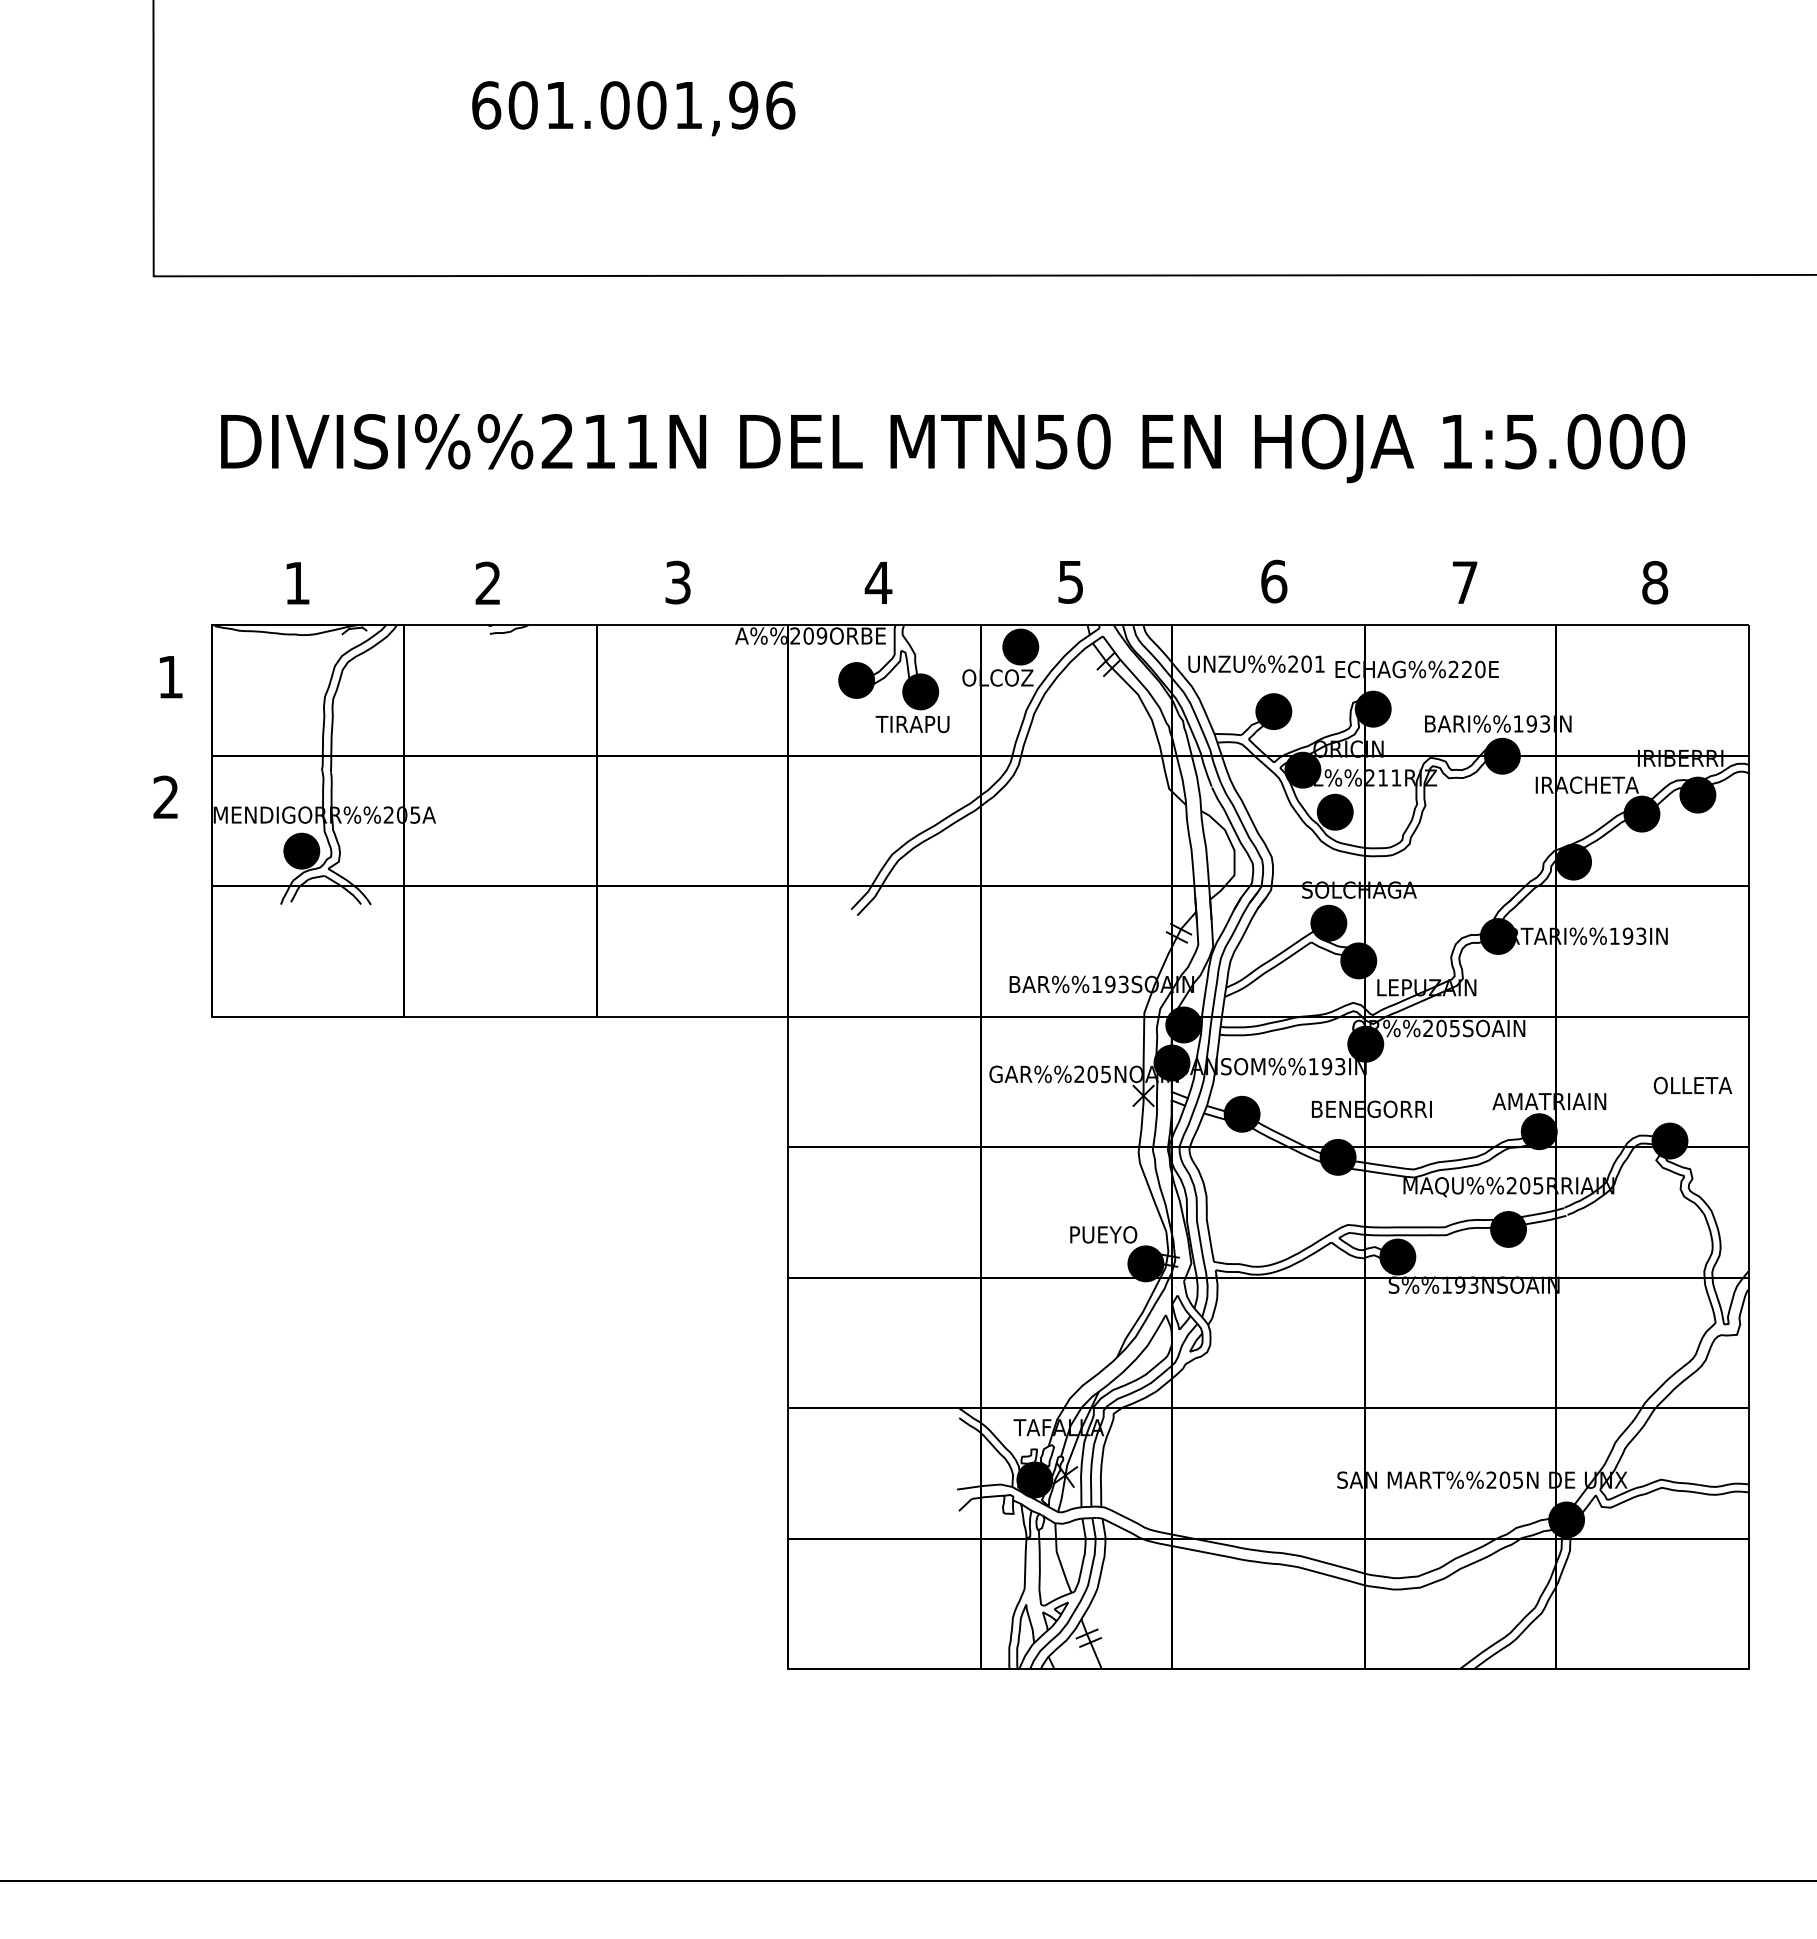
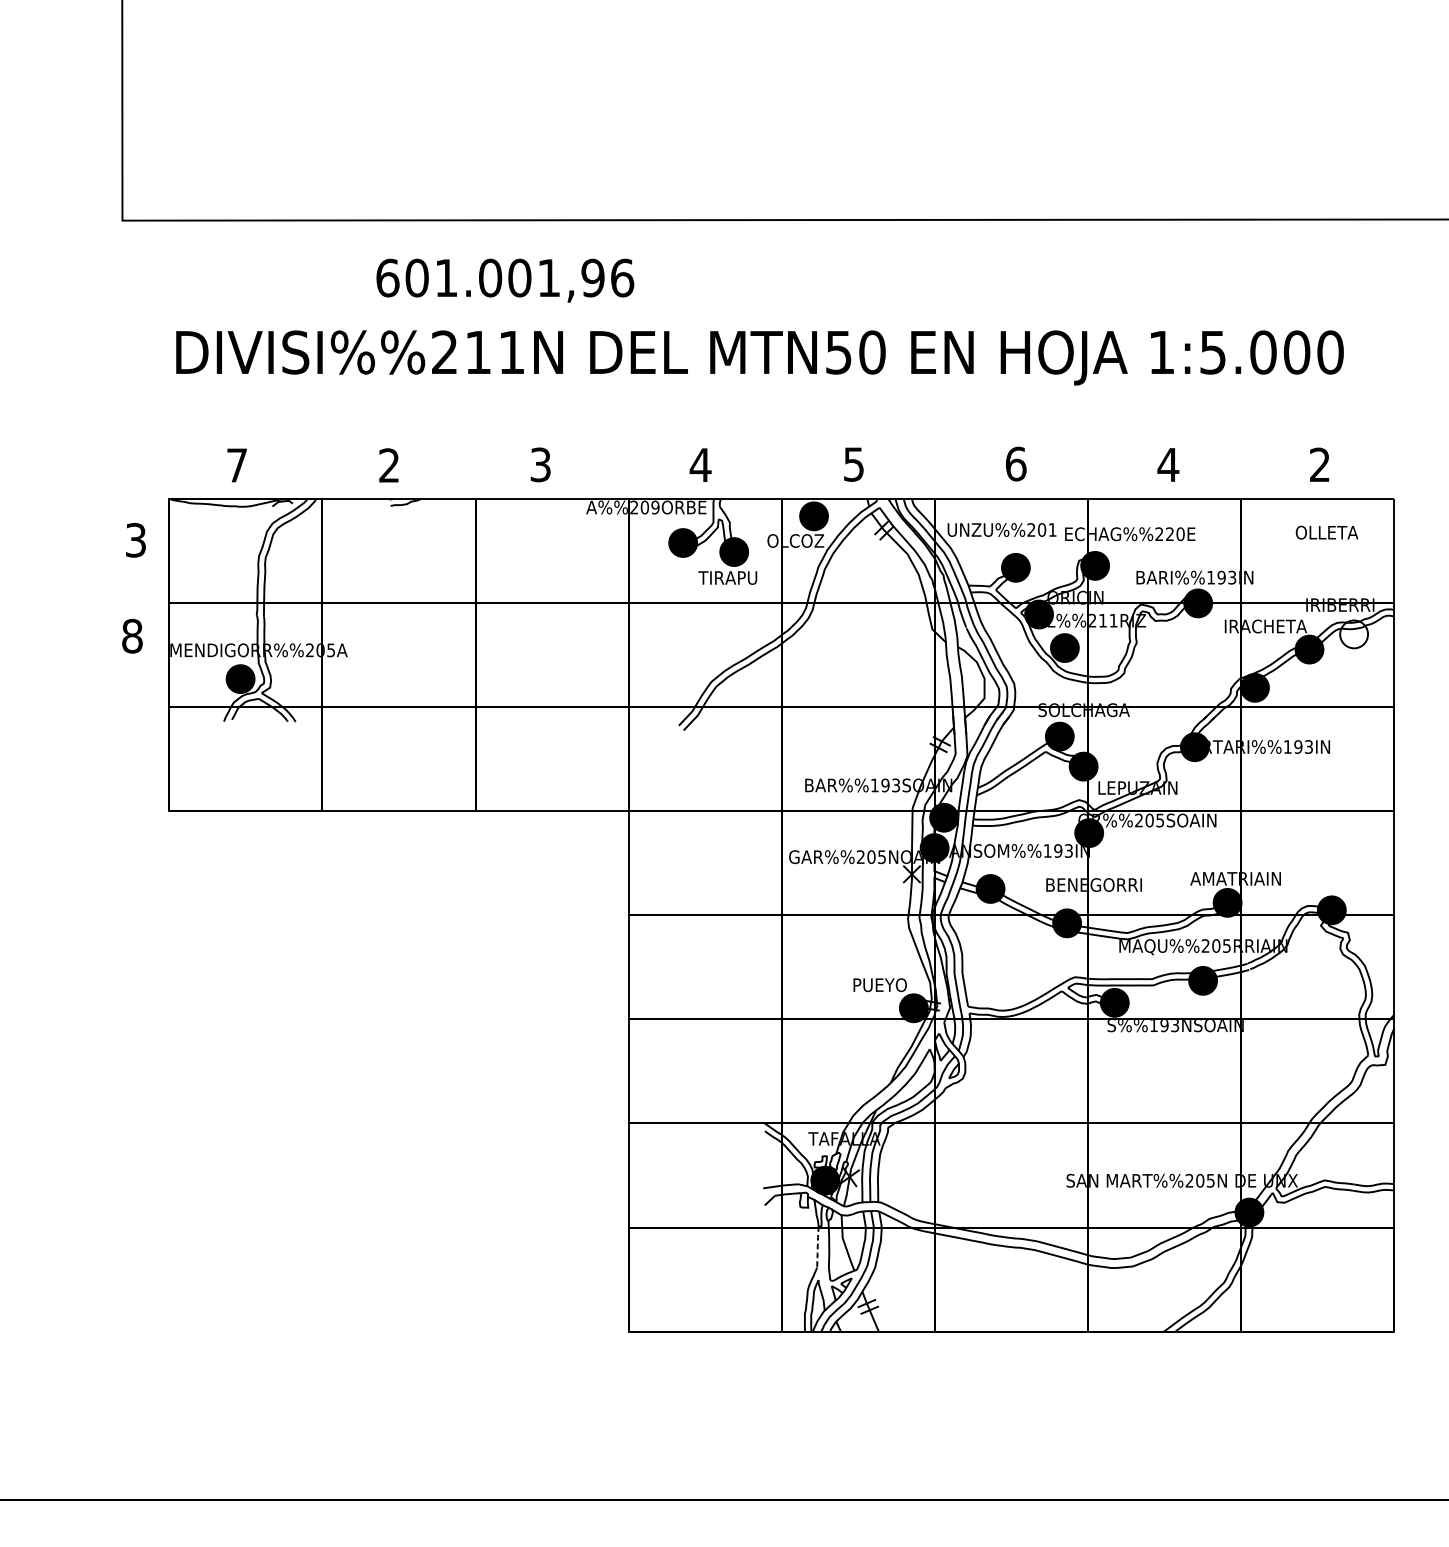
text: (633, 108) -> (505, 280), moved
text: (1464, 582) -> (1167, 464), 7 -> 4
text: (1655, 582) -> (1320, 464), 8 -> 2
text: (297, 583) -> (237, 465), 1 -> 7
text: (170, 676) -> (135, 539), 1 -> 3
fill: (1697, 794) -> (1353, 633), removed
text: (166, 797) -> (132, 636), 2 -> 8
text: (1692, 1085) -> (1326, 532), moved
line: (1025, 1563) -> (817, 1247), solid -> dashed

